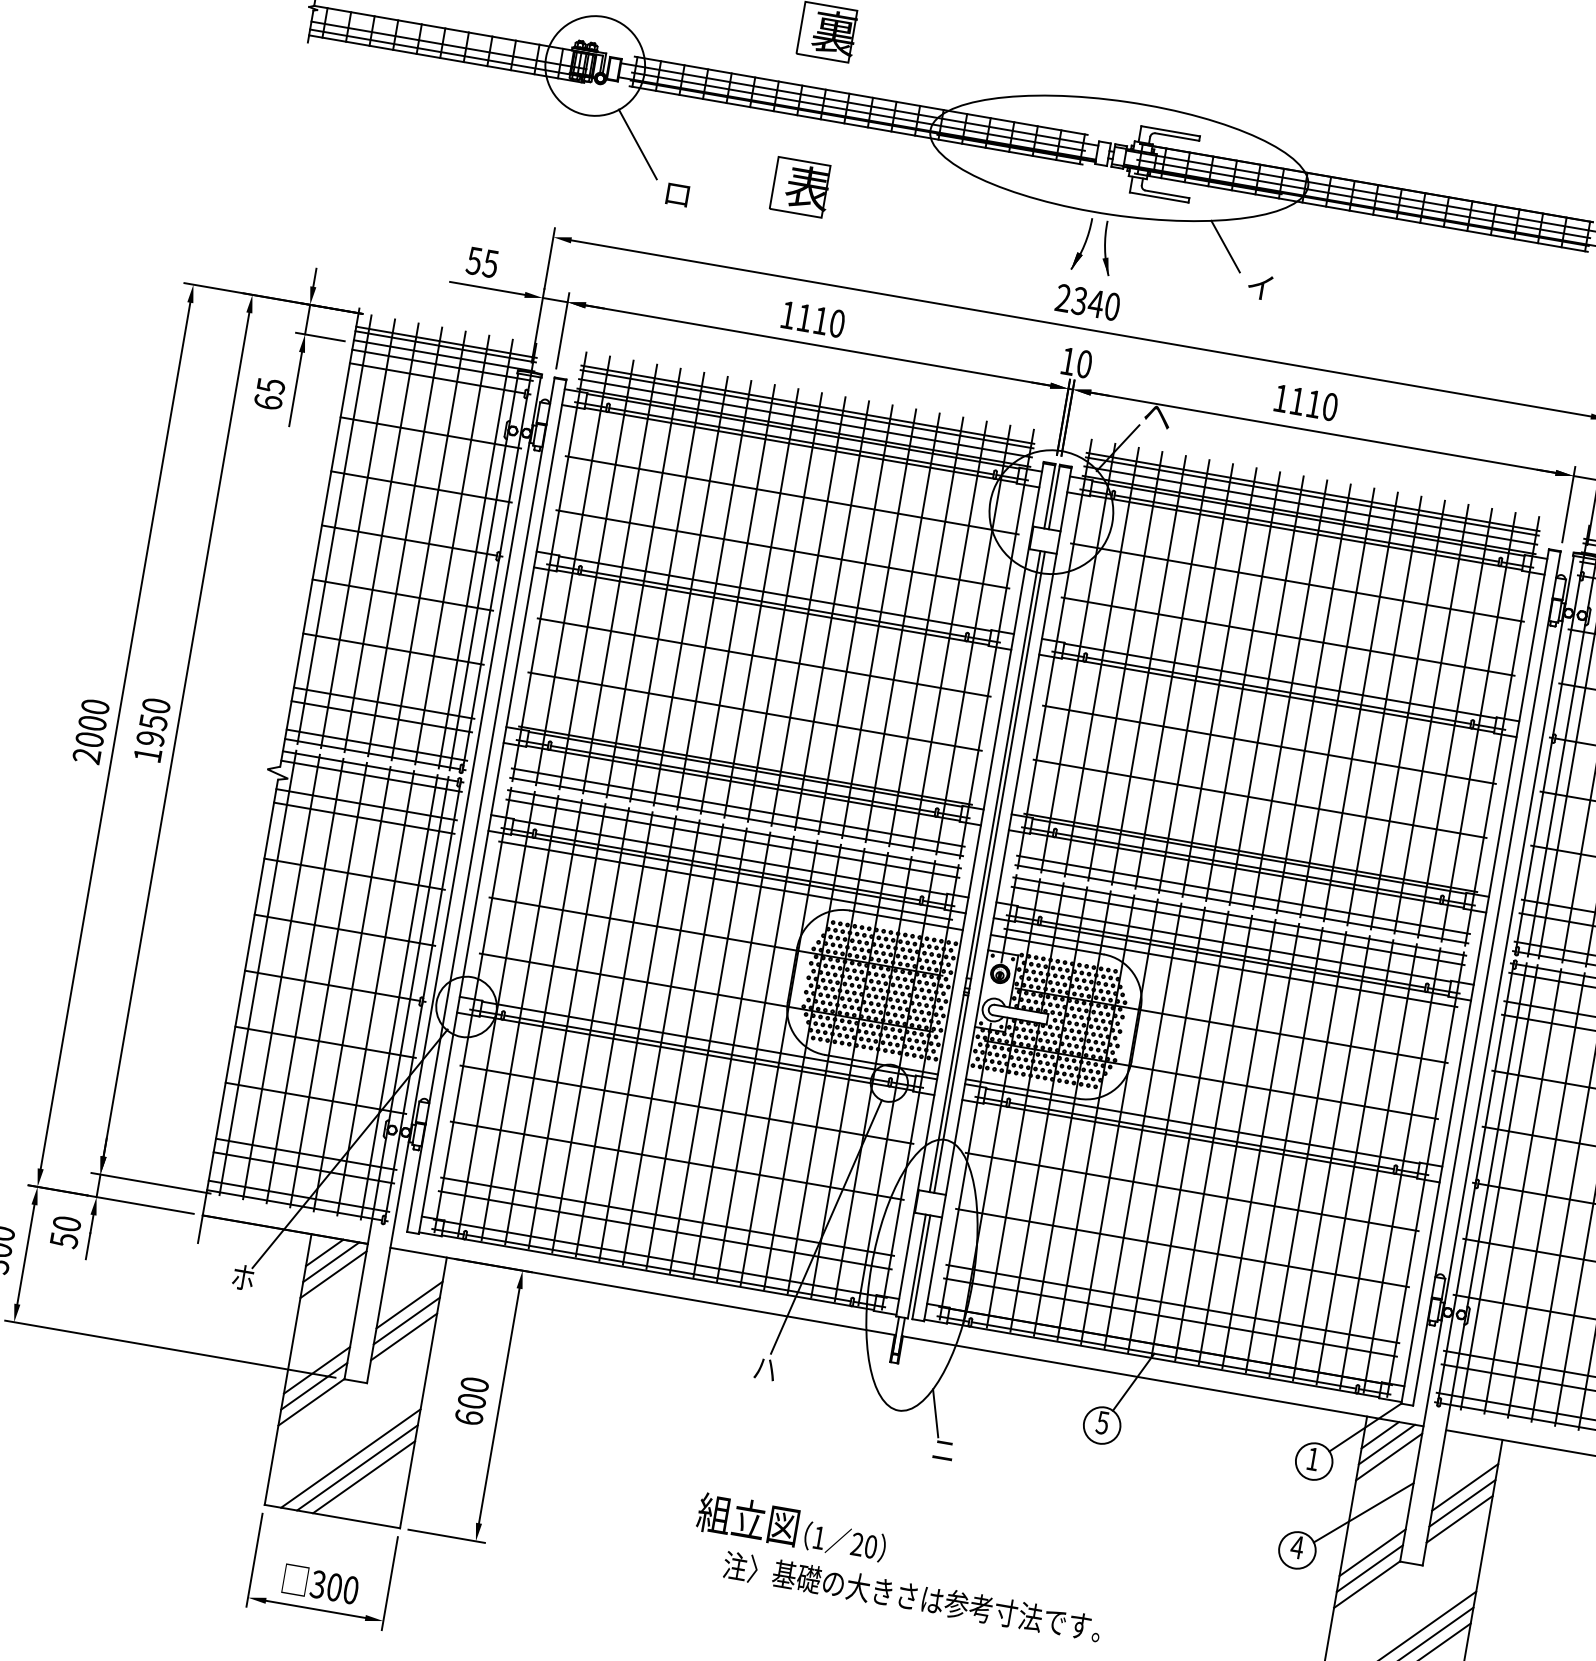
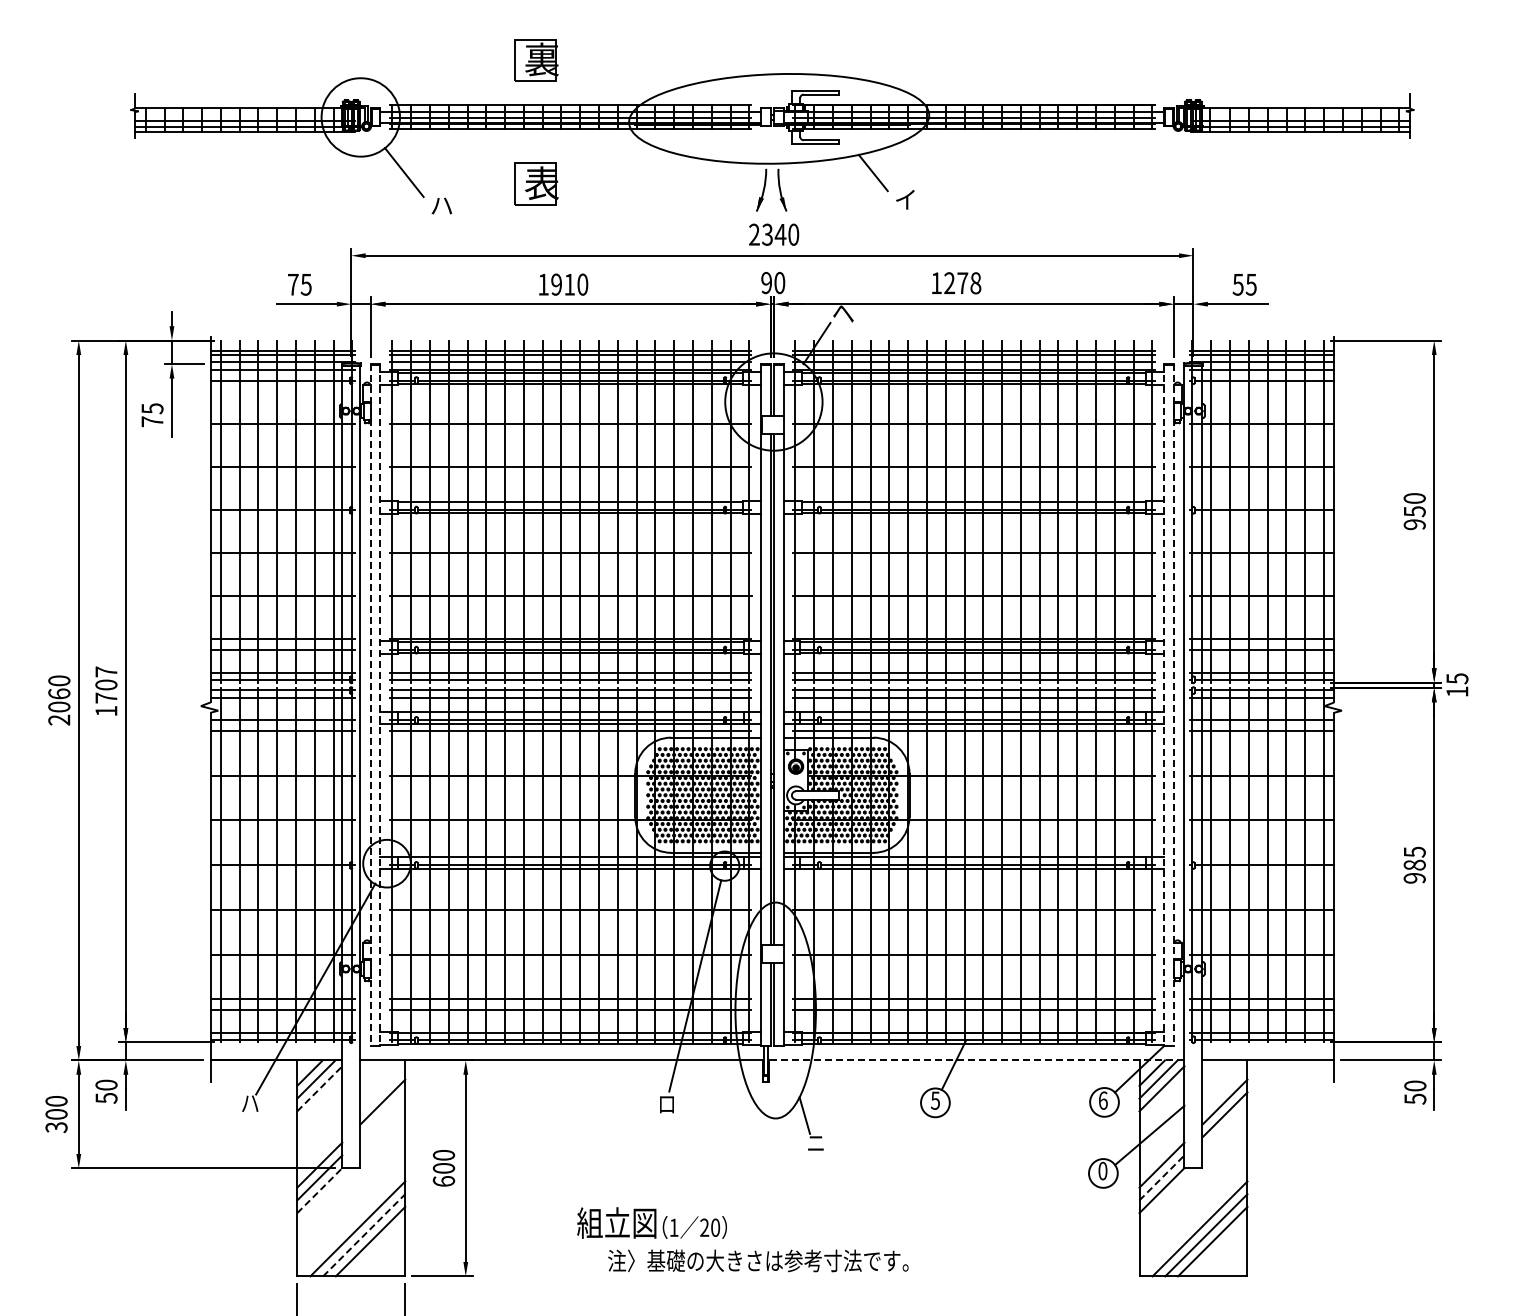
text: (677, 193) -> (441, 205), ロ -> ハ
text: (473, 260) -> (292, 284), 55 -> 75
text: (804, 317) -> (556, 284), 1110 -> 1910
text: (1068, 360) -> (766, 282), 10 -> 90
text: (268, 402) -> (152, 421), 65 -> 75
text: (1313, 404) -> (962, 283), 1110 -> 1278
text: (153, 721) -> (106, 684), 1950 -> 1707
text: (92, 722) -> (59, 693), 2000 -> 2060
line: (481, 805) -> (371, 705), solid -> dashed
line: (492, 807) -> (380, 705), solid -> dashed
line: (1475, 977) -> (1164, 705), solid -> dashed
line: (1486, 979) -> (1173, 705), solid -> dashed
line: (333, 1274) -> (319, 1088), solid -> dashed
text: (243, 1278) -> (250, 1103), ホ -> ハ
line: (406, 1320) -> (382, 1114), removed
line: (403, 1336) -> (382, 1127), removed
text: (764, 1369) -> (666, 1104), ハ -> ロ
line: (1161, 1381) -> (975, 1060), solid -> dashed
line: (311, 1402) -> (319, 1190), solid -> dashed
text: (1313, 1458) -> (1103, 1100), 1 -> 6
line: (358, 1466) -> (364, 1234), solid -> dashed
line: (1459, 1519) -> (1224, 1127), removed
text: (791, 1526) -> (651, 1222), moved
text: (1296, 1546) -> (1102, 1170), 4 -> 0
line: (1369, 1568) -> (1161, 1177), solid -> dashed
text: (912, 1596) -> (758, 1260), moved

